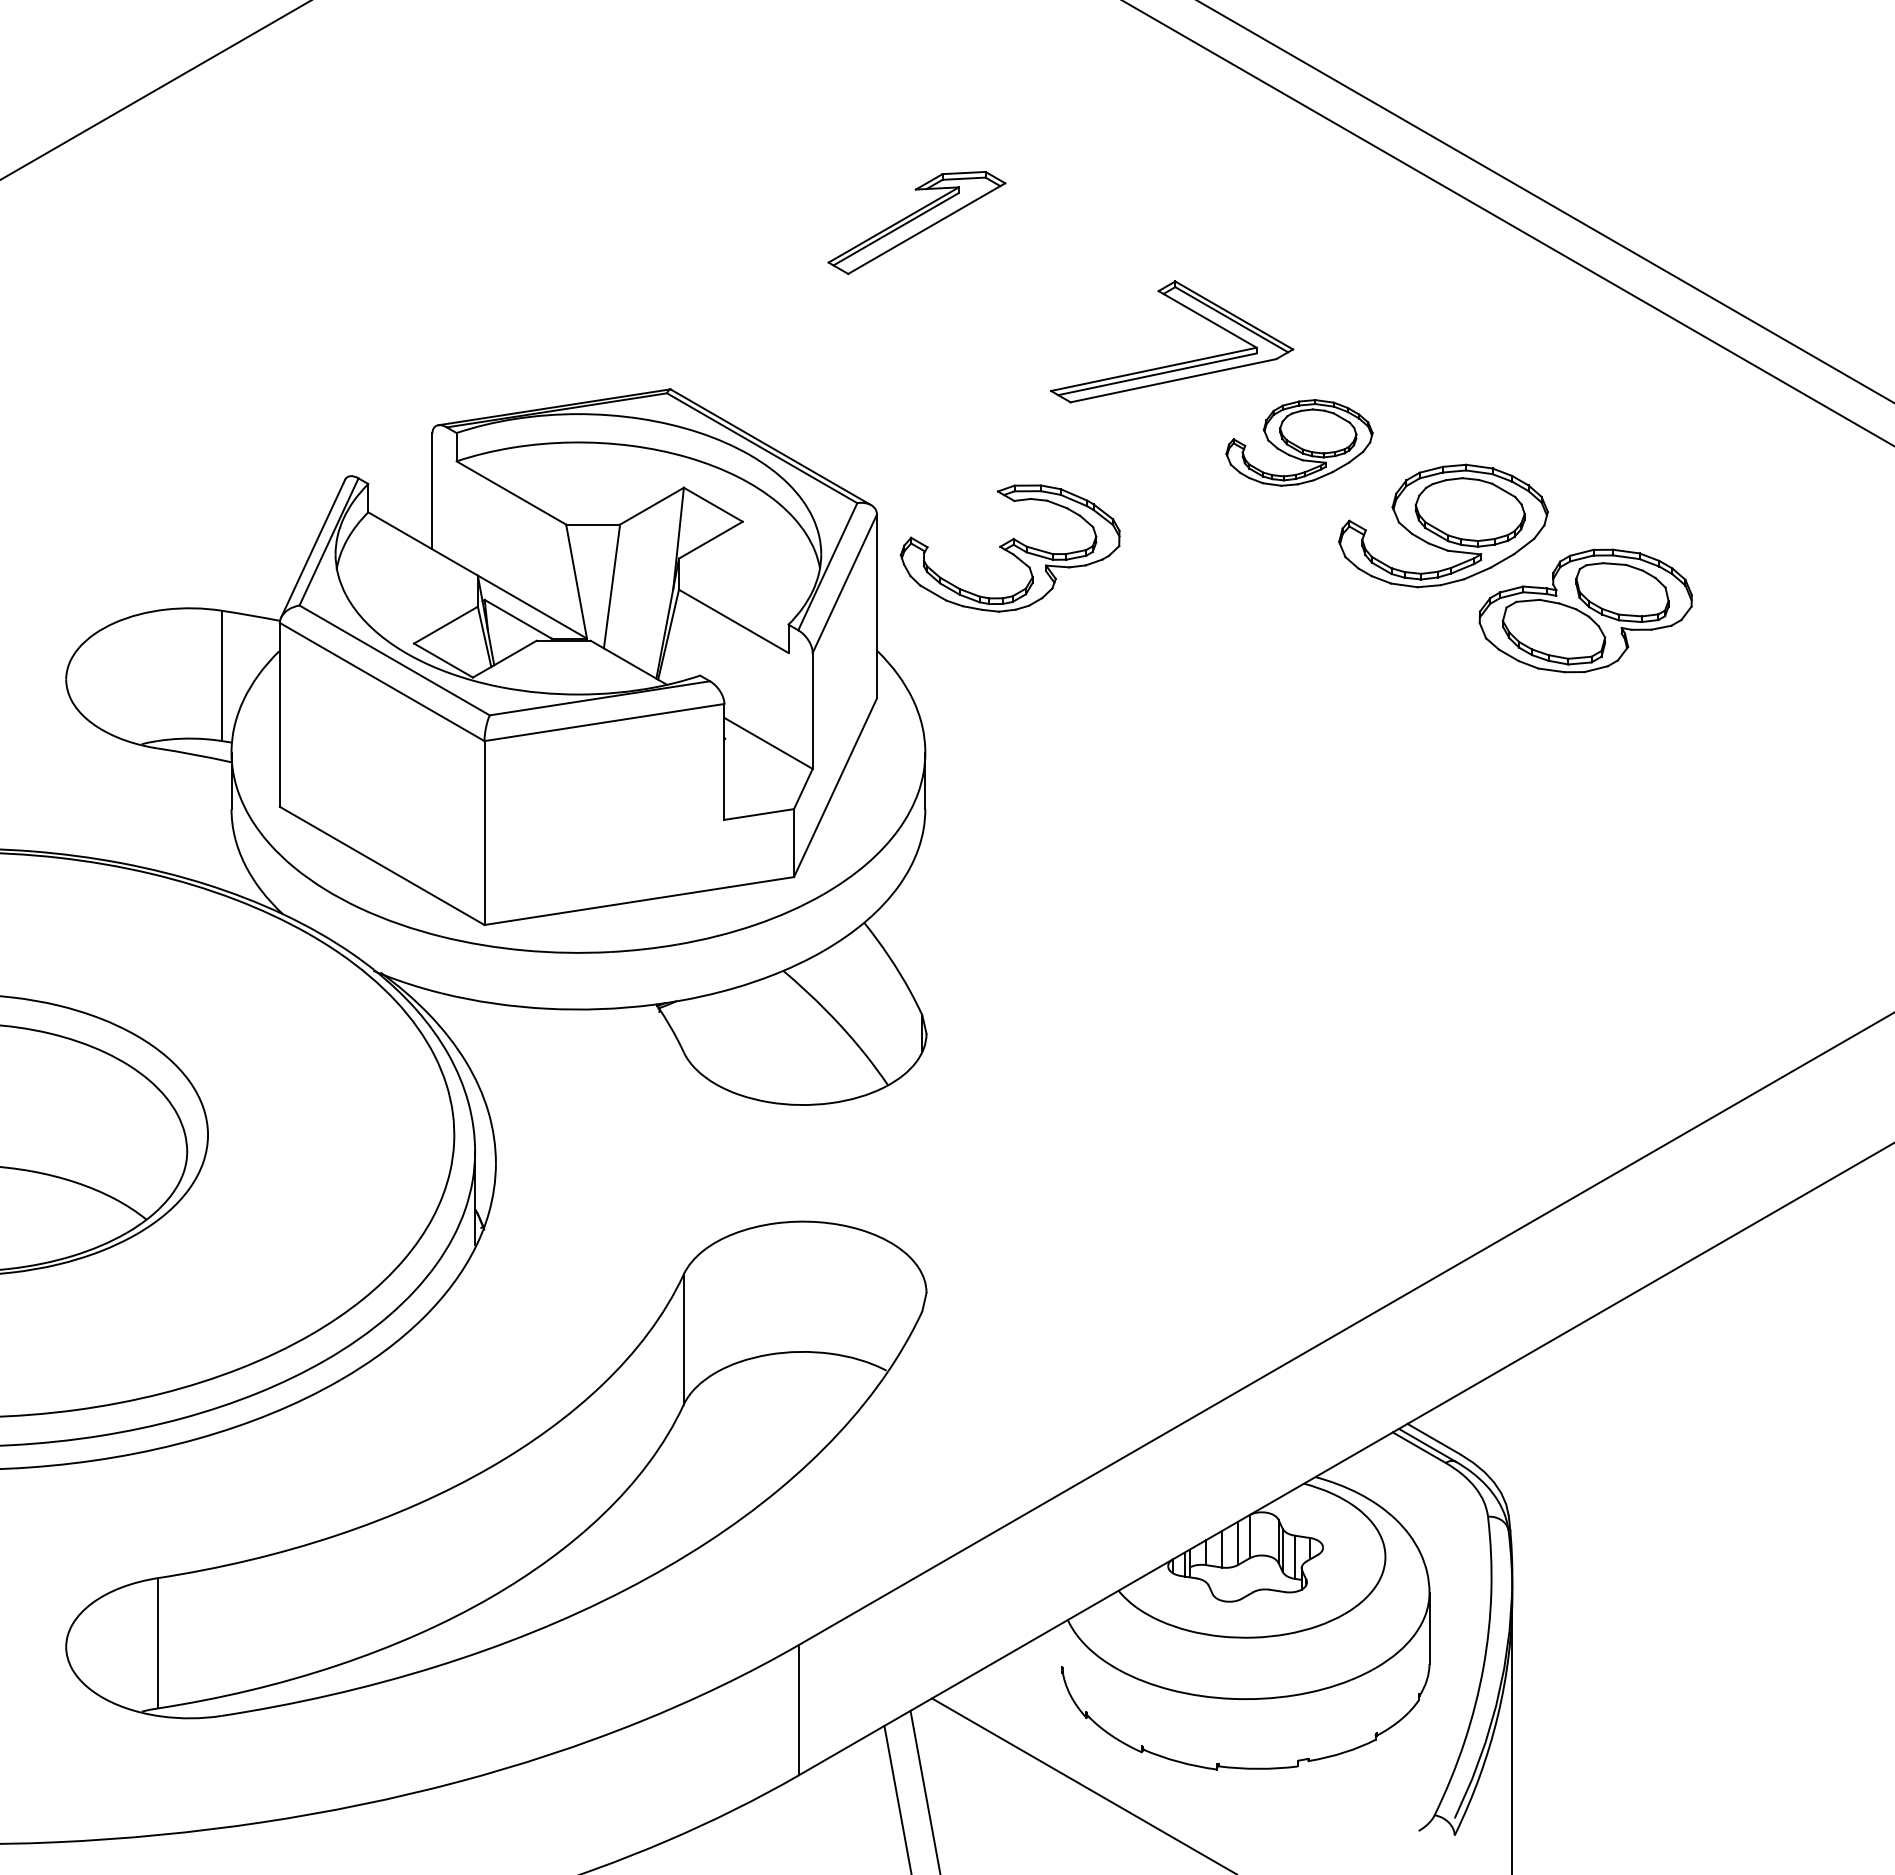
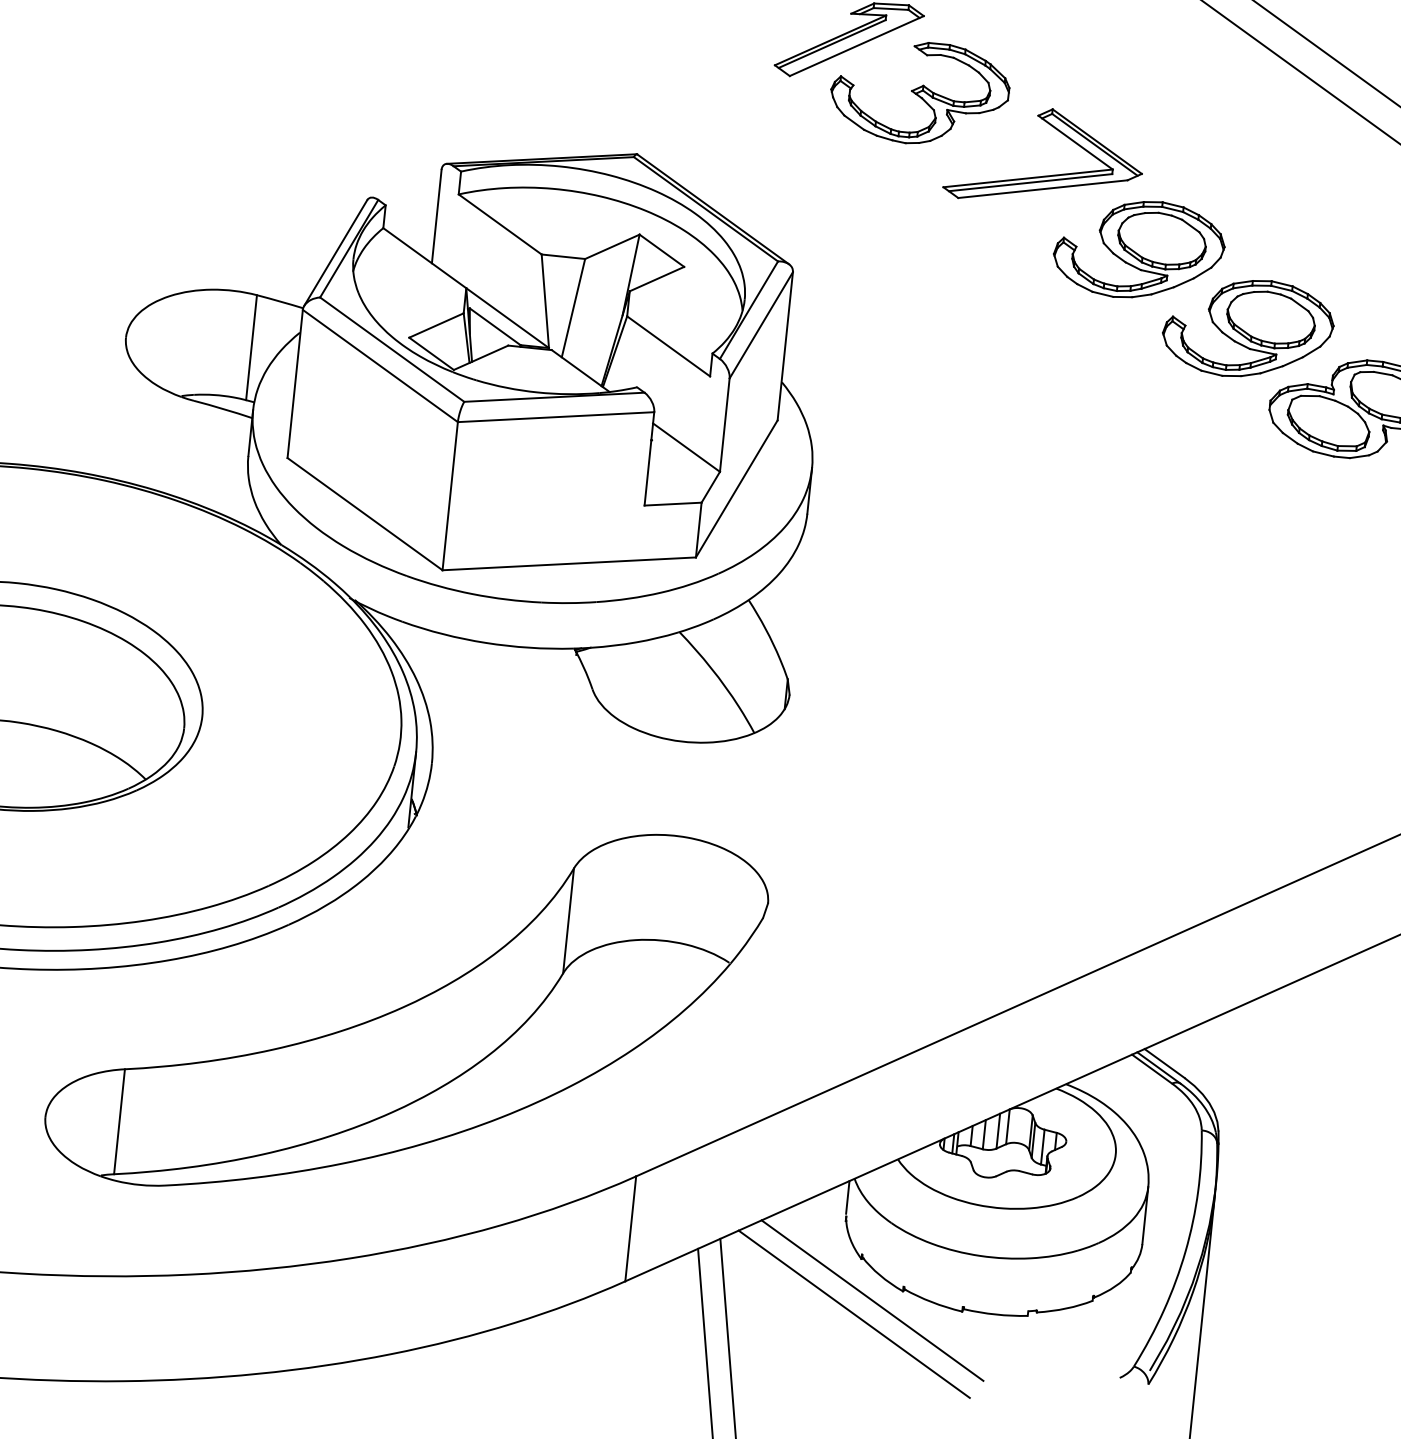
part: (1299, 442) -> (1139, 249), size x1.43
part: (1009, 548) -> (919, 93), moved
line: (1061, 1643) -> (847, 1197), added
line: (1104, 1766) -> (871, 1299), added

